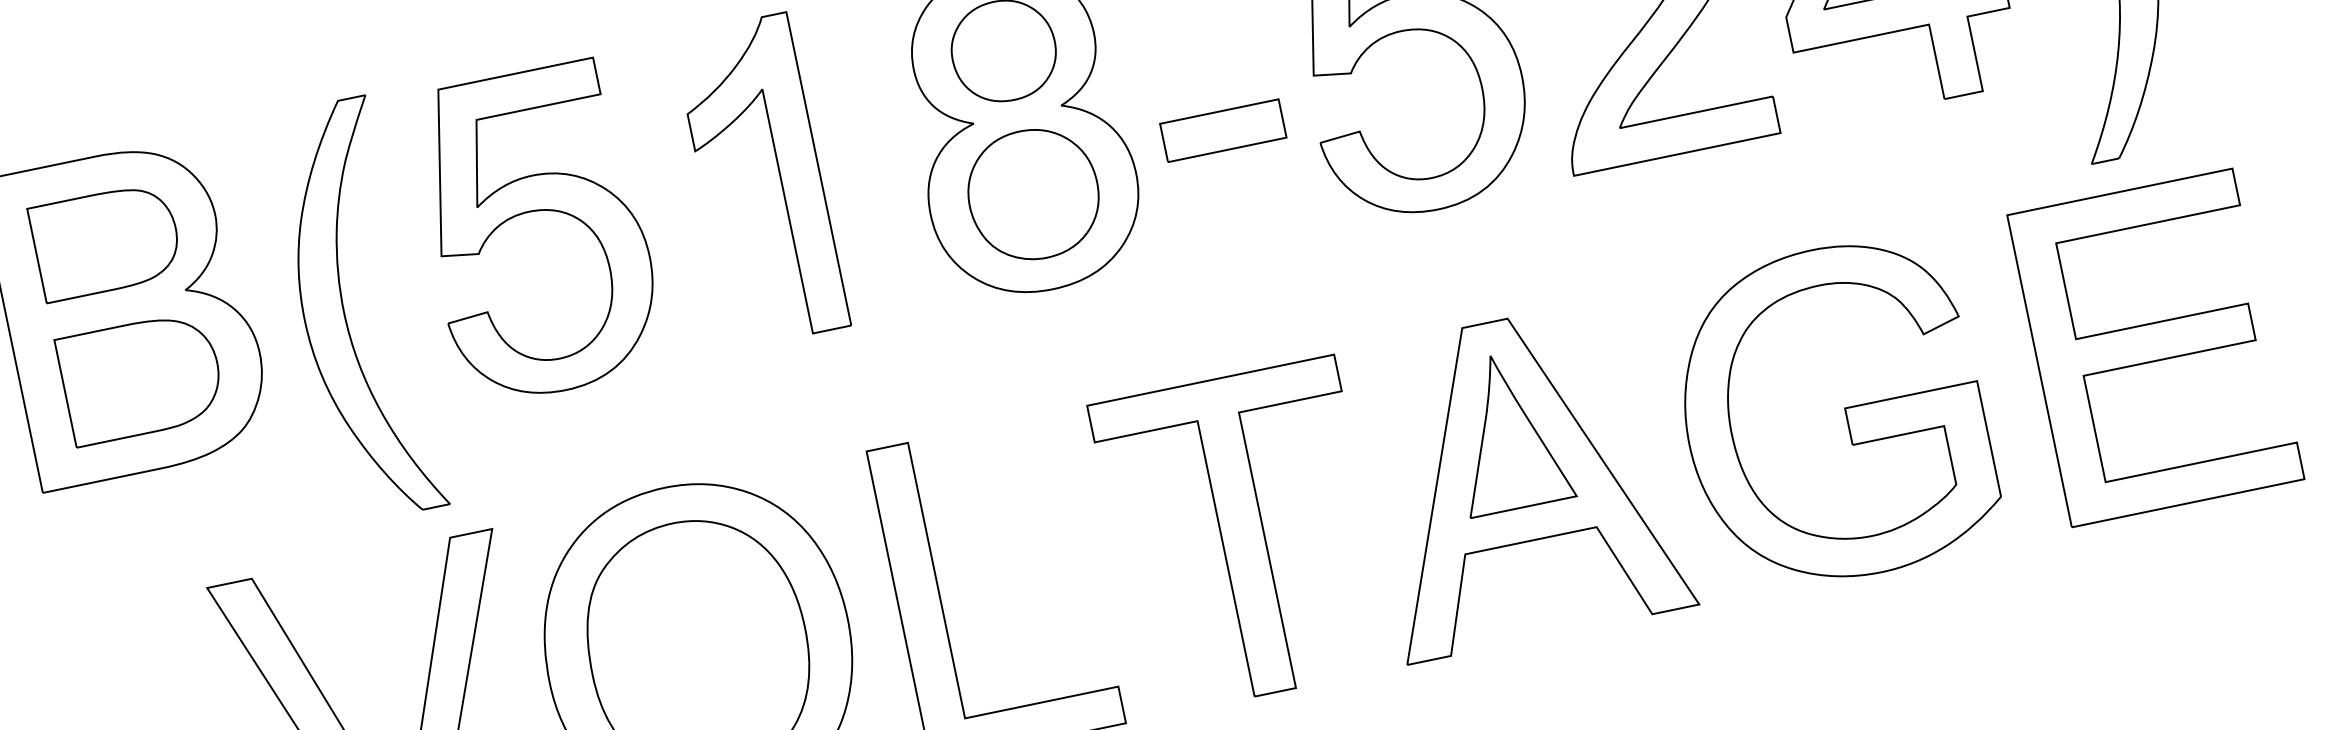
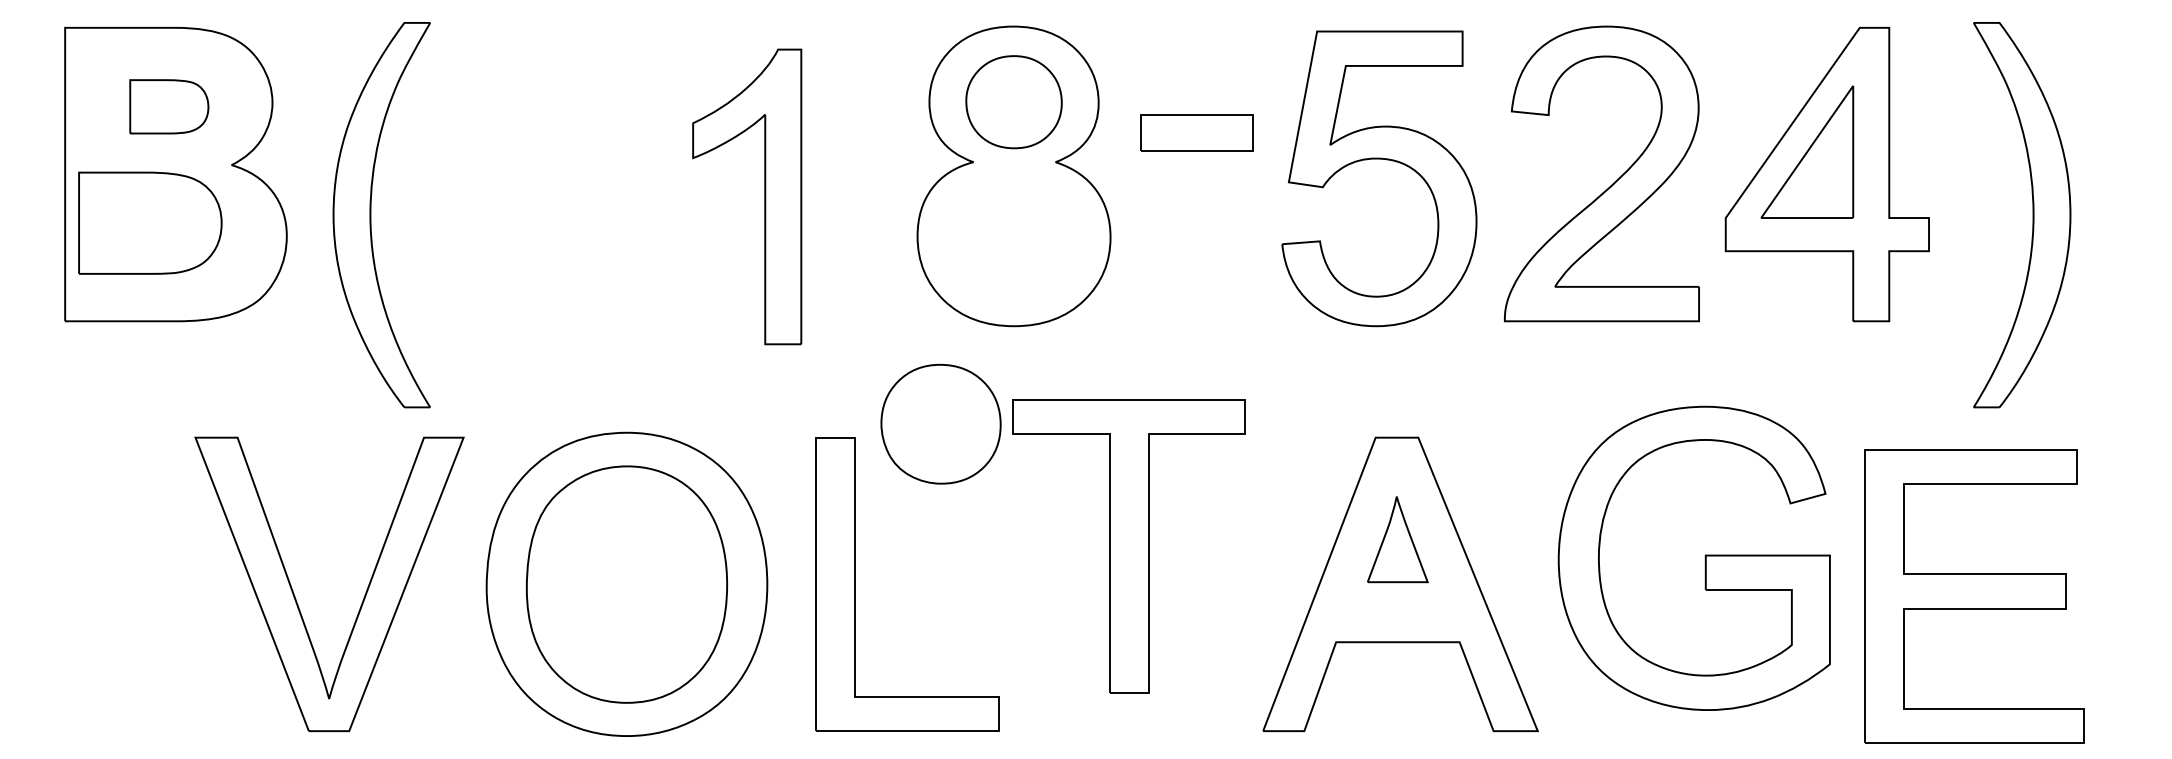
part: (1222, 130) -> (1196, 132), moved
part: (779, 176) -> (764, 196), moved
part: (1032, 193) -> (940, 423), moved
part: (532, 212) -> (559, 159), removed
part: (106, 241) -> (169, 106), size x0.6
part: (2155, 347) -> (1974, 596), moved
part: (141, 377) -> (150, 222), moved
part: (1844, 410) -> (1704, 557), moved
part: (1507, 431) -> (1397, 539), size x0.6
part: (1242, 536) -> (1128, 546), moved

